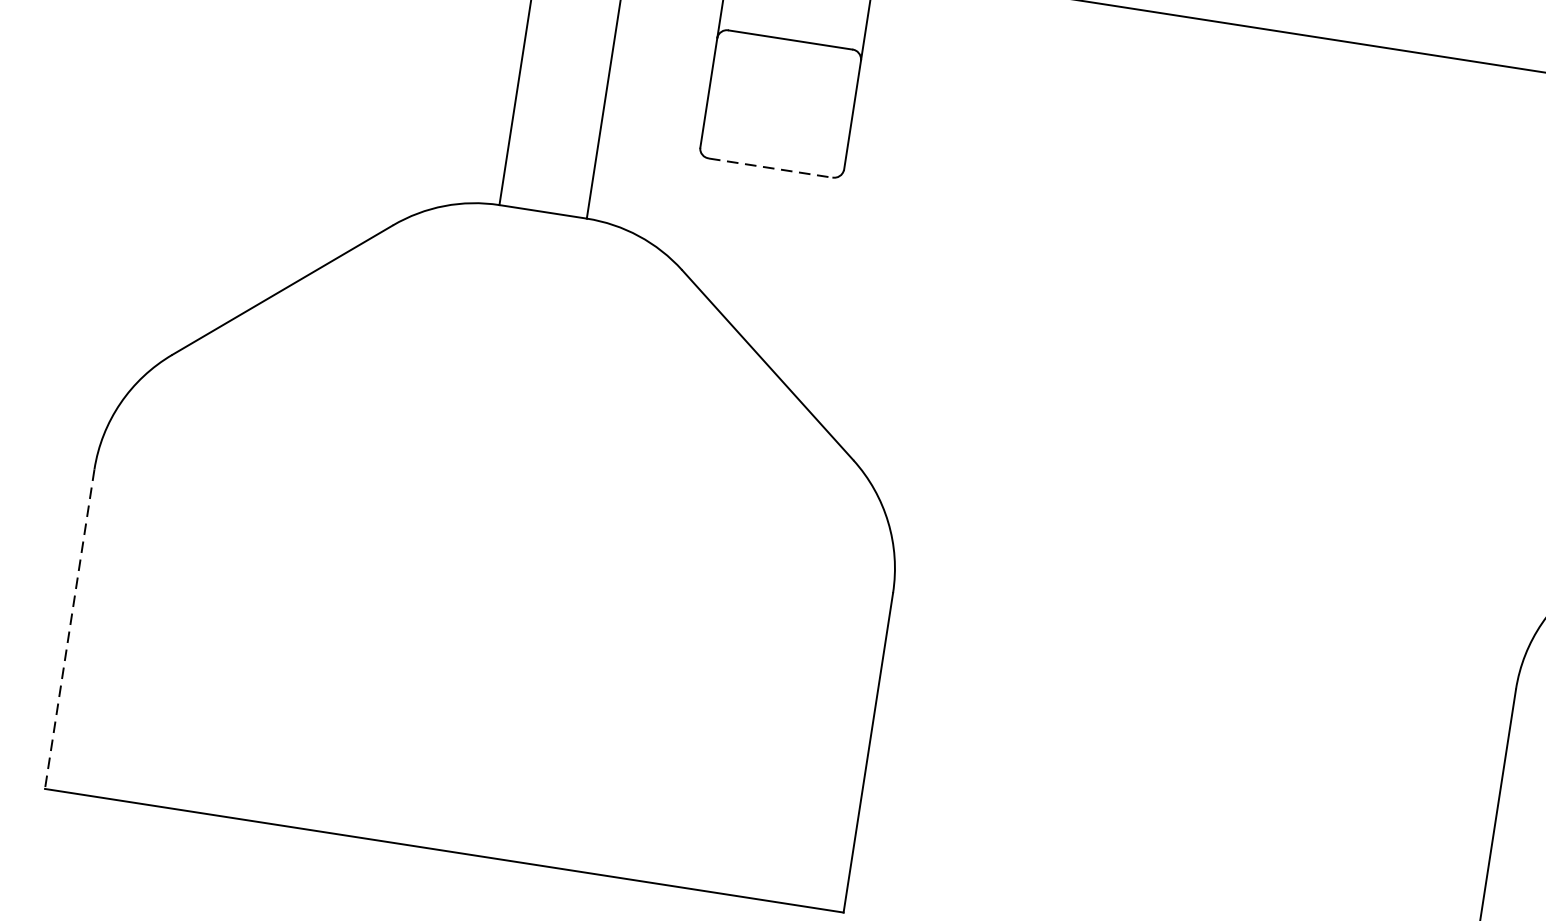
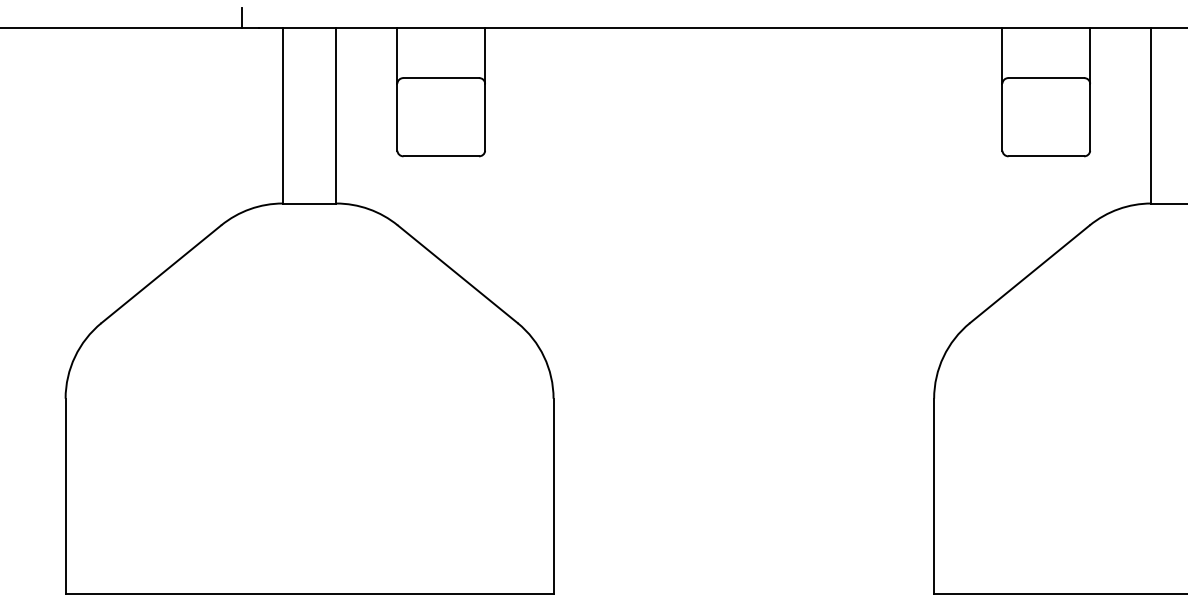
line: (771, 168) -> (441, 156), dashed -> solid
line: (69, 629) -> (65, 496), dashed -> solid

